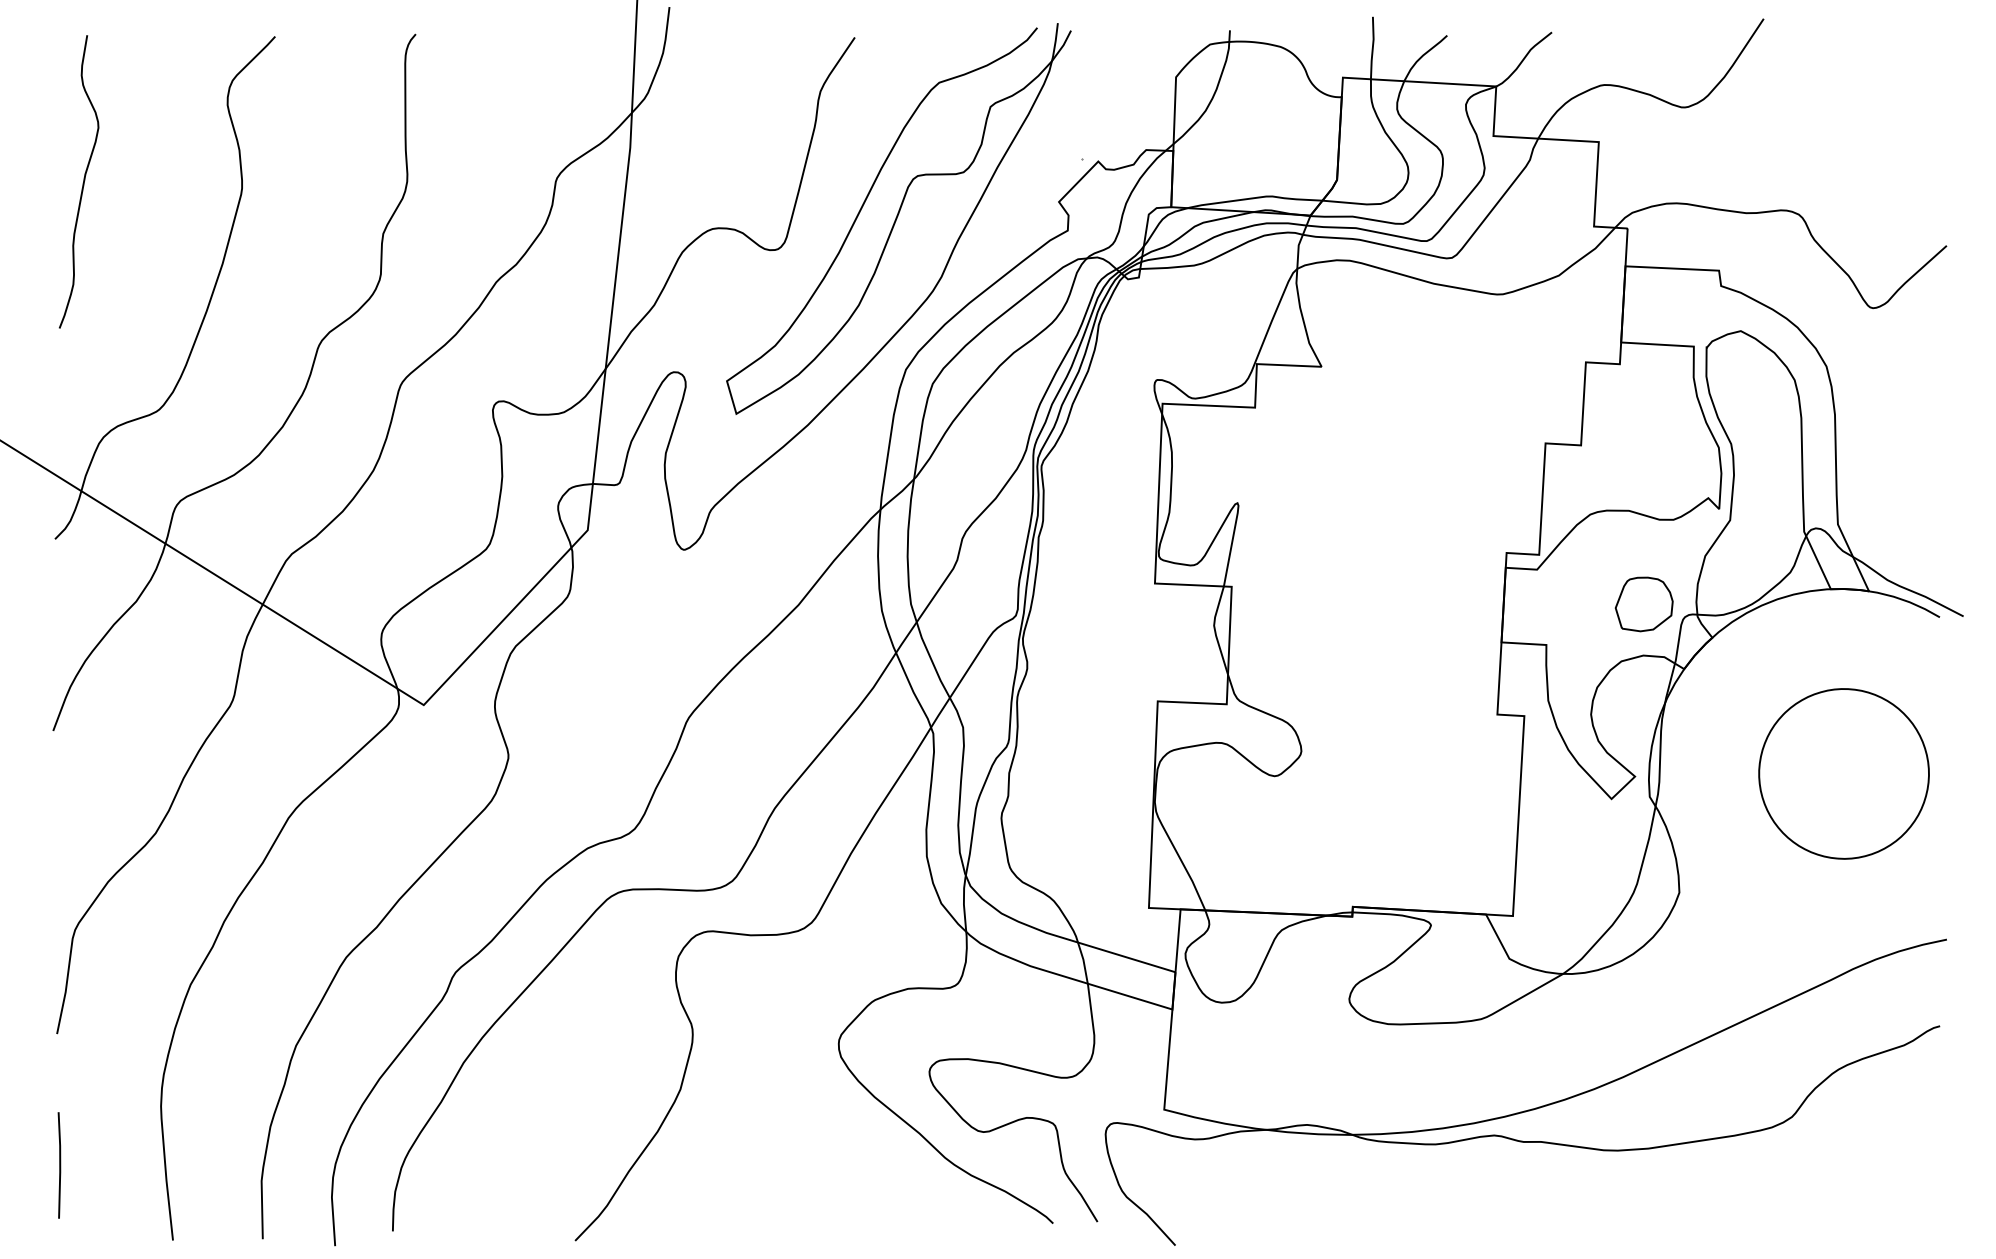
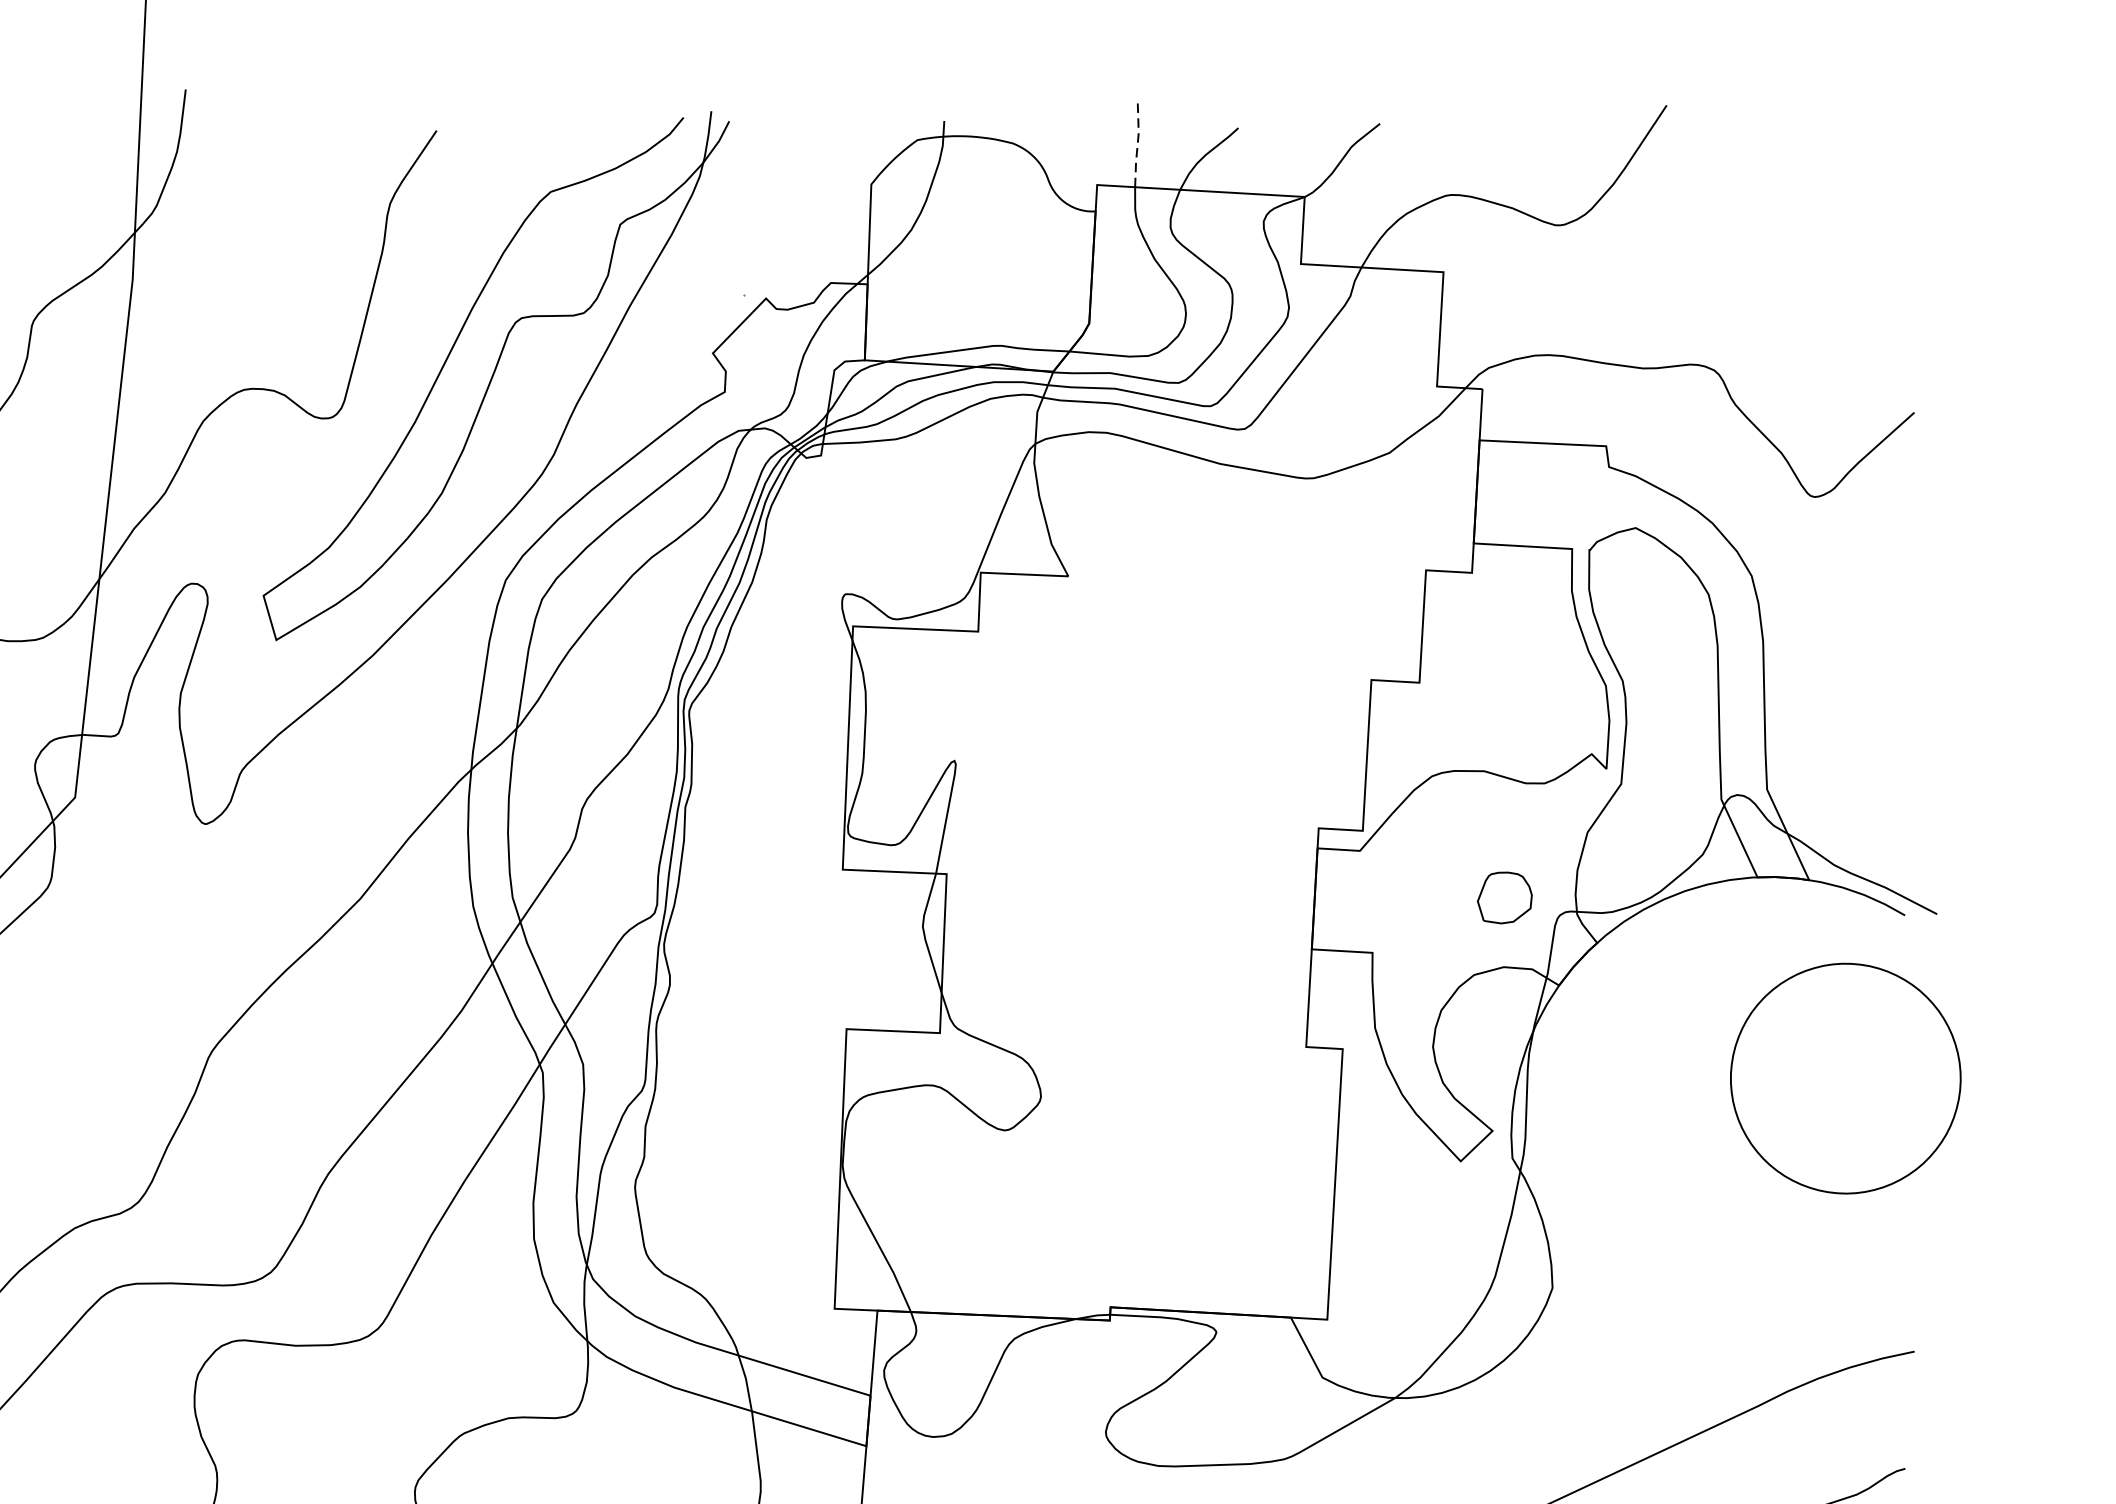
line: (1372, 48) -> (1137, 145), solid -> dashed
part: (1643, 604) -> (1503, 898), size x0.7
part: (1843, 773) -> (1845, 1078), moved

